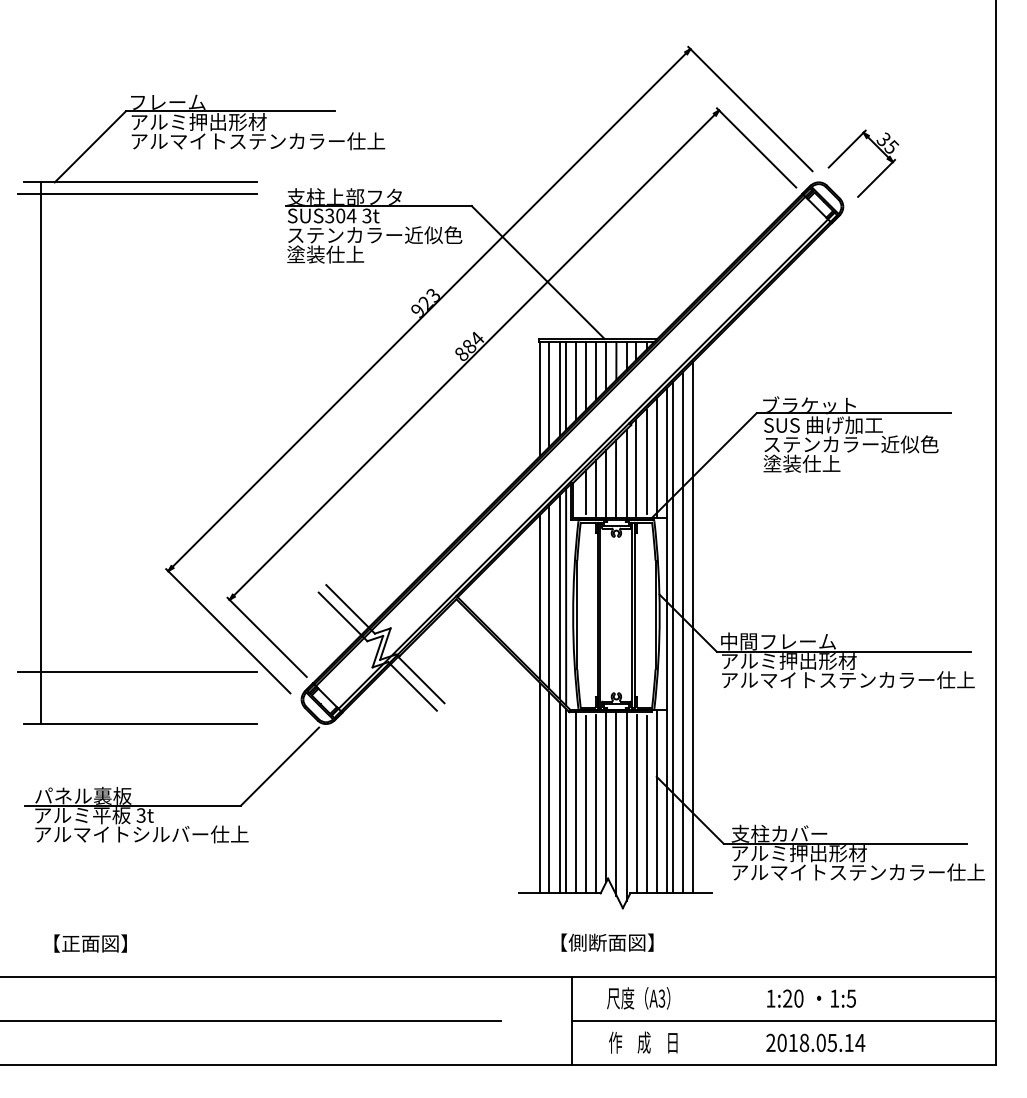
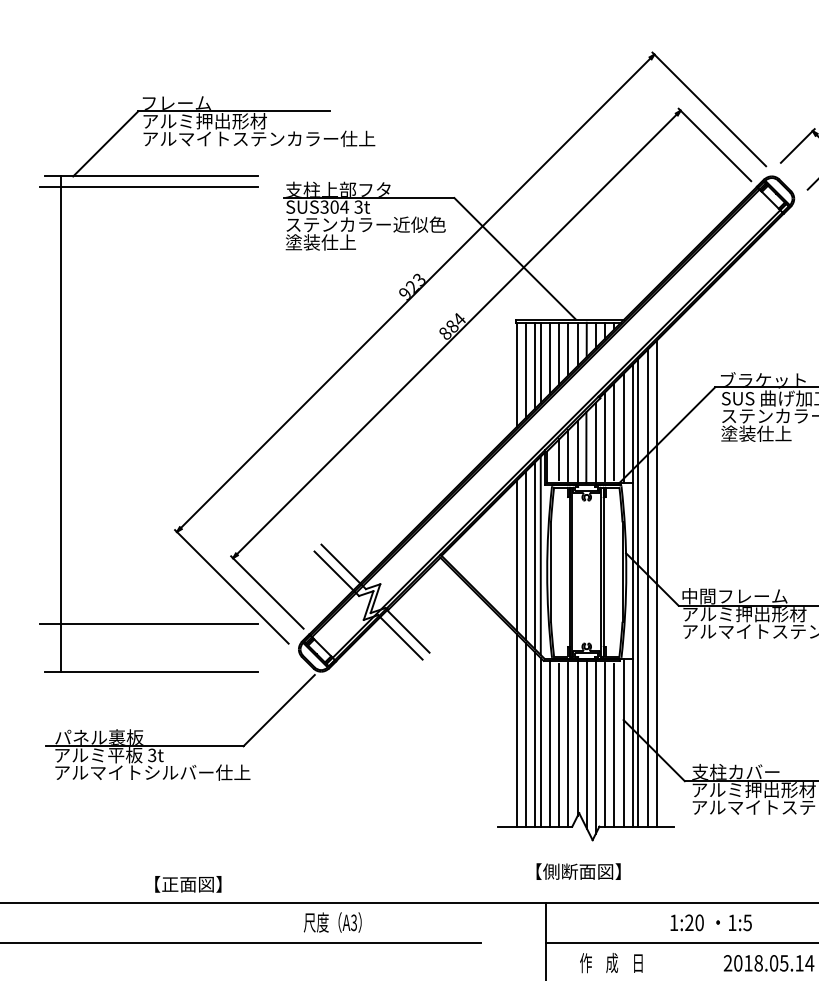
text: (90, 943) -> (188, 884), moved
text: (638, 998) -> (332, 922), moved
text: (811, 998) -> (711, 922), moved

